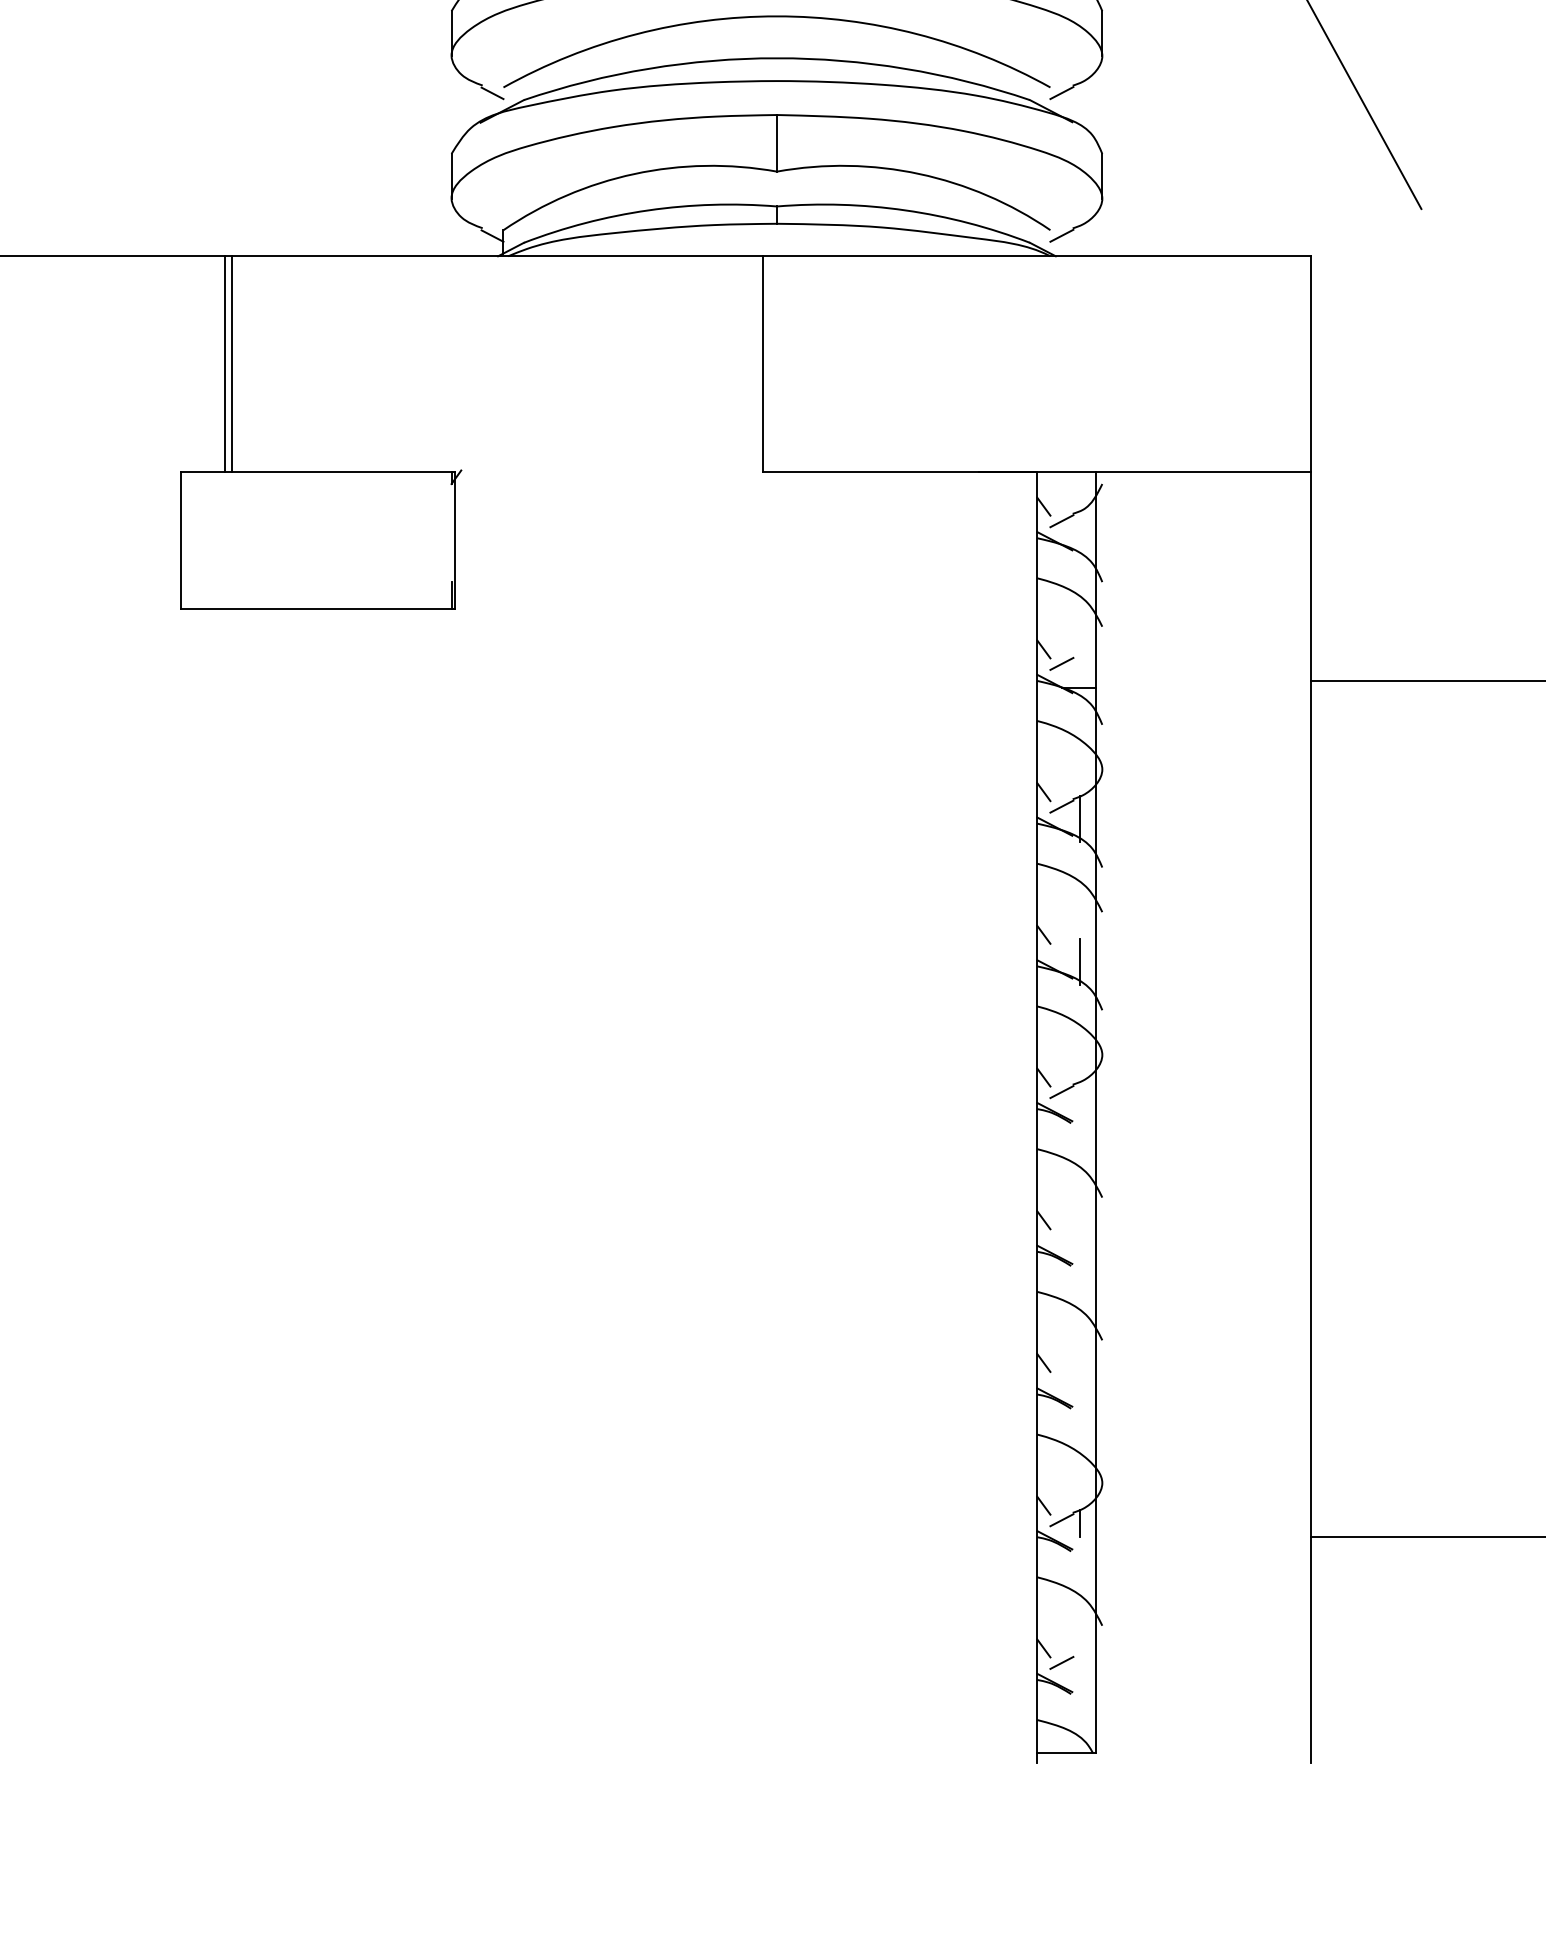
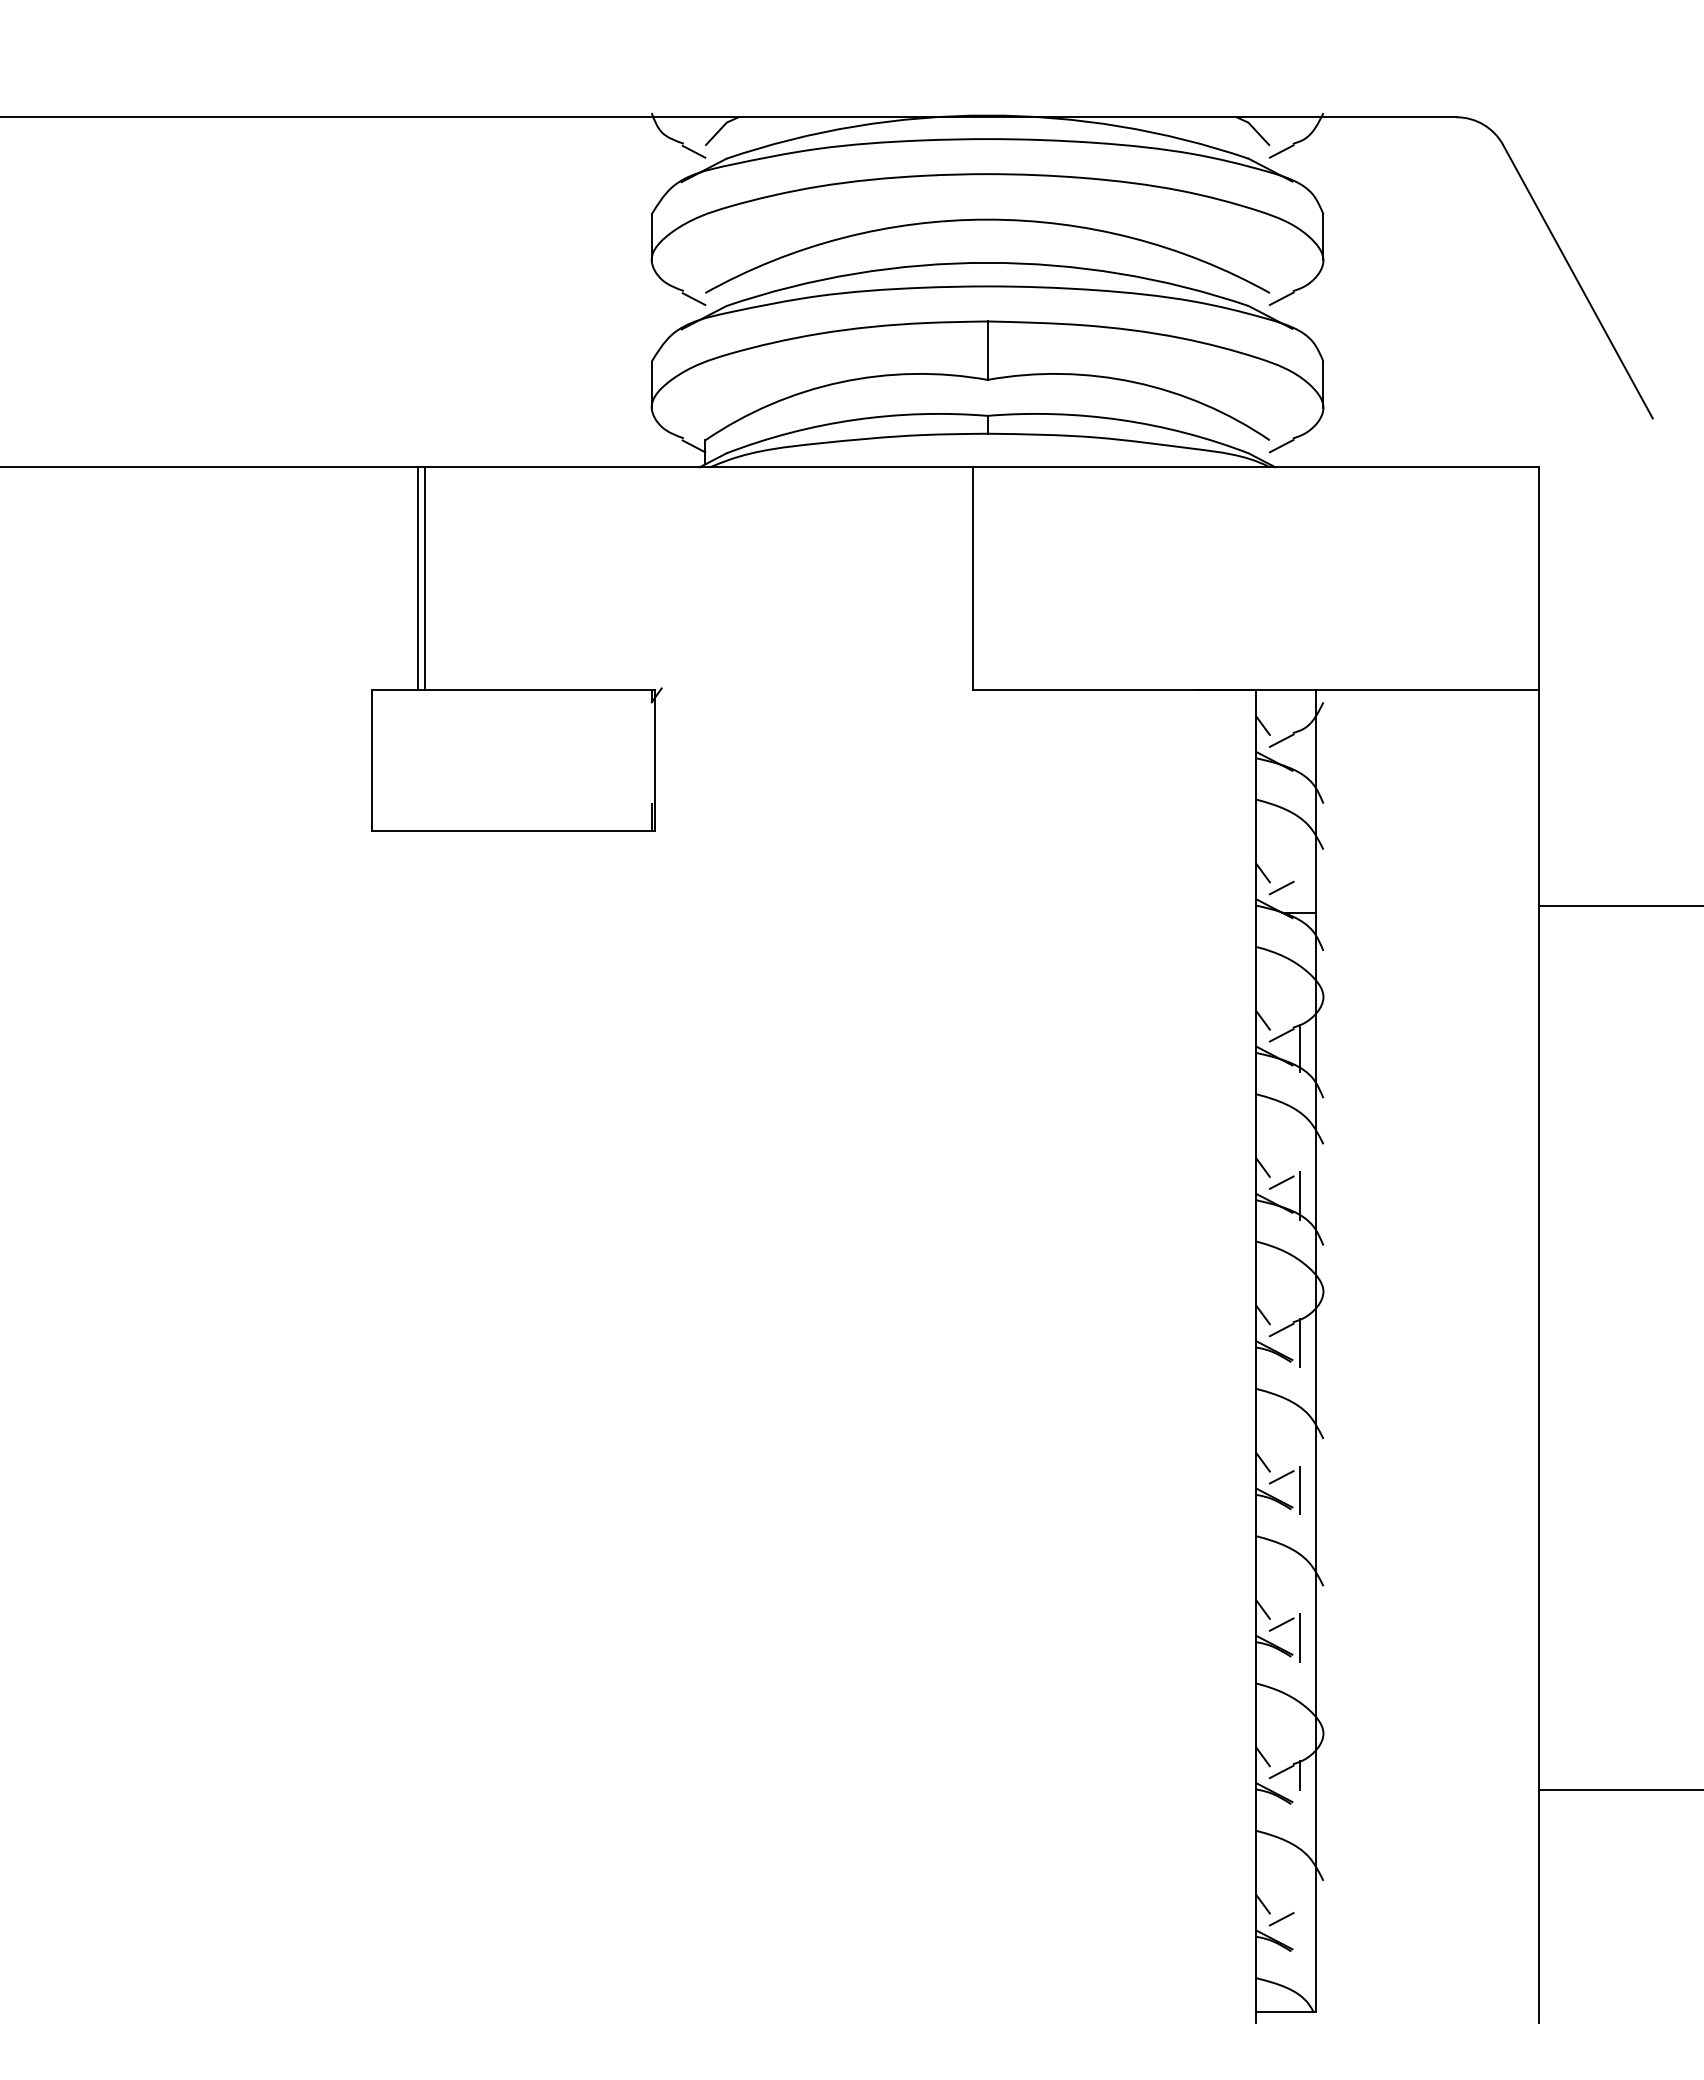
line: (1061, 949) -> (1281, 1182), added
line: (1080, 1104) -> (1300, 1342), added
line: (1061, 1234) -> (1281, 1477), added
line: (1080, 1247) -> (1300, 1490), added
line: (1061, 1377) -> (1281, 1624), added
line: (1080, 1389) -> (1300, 1637), added

